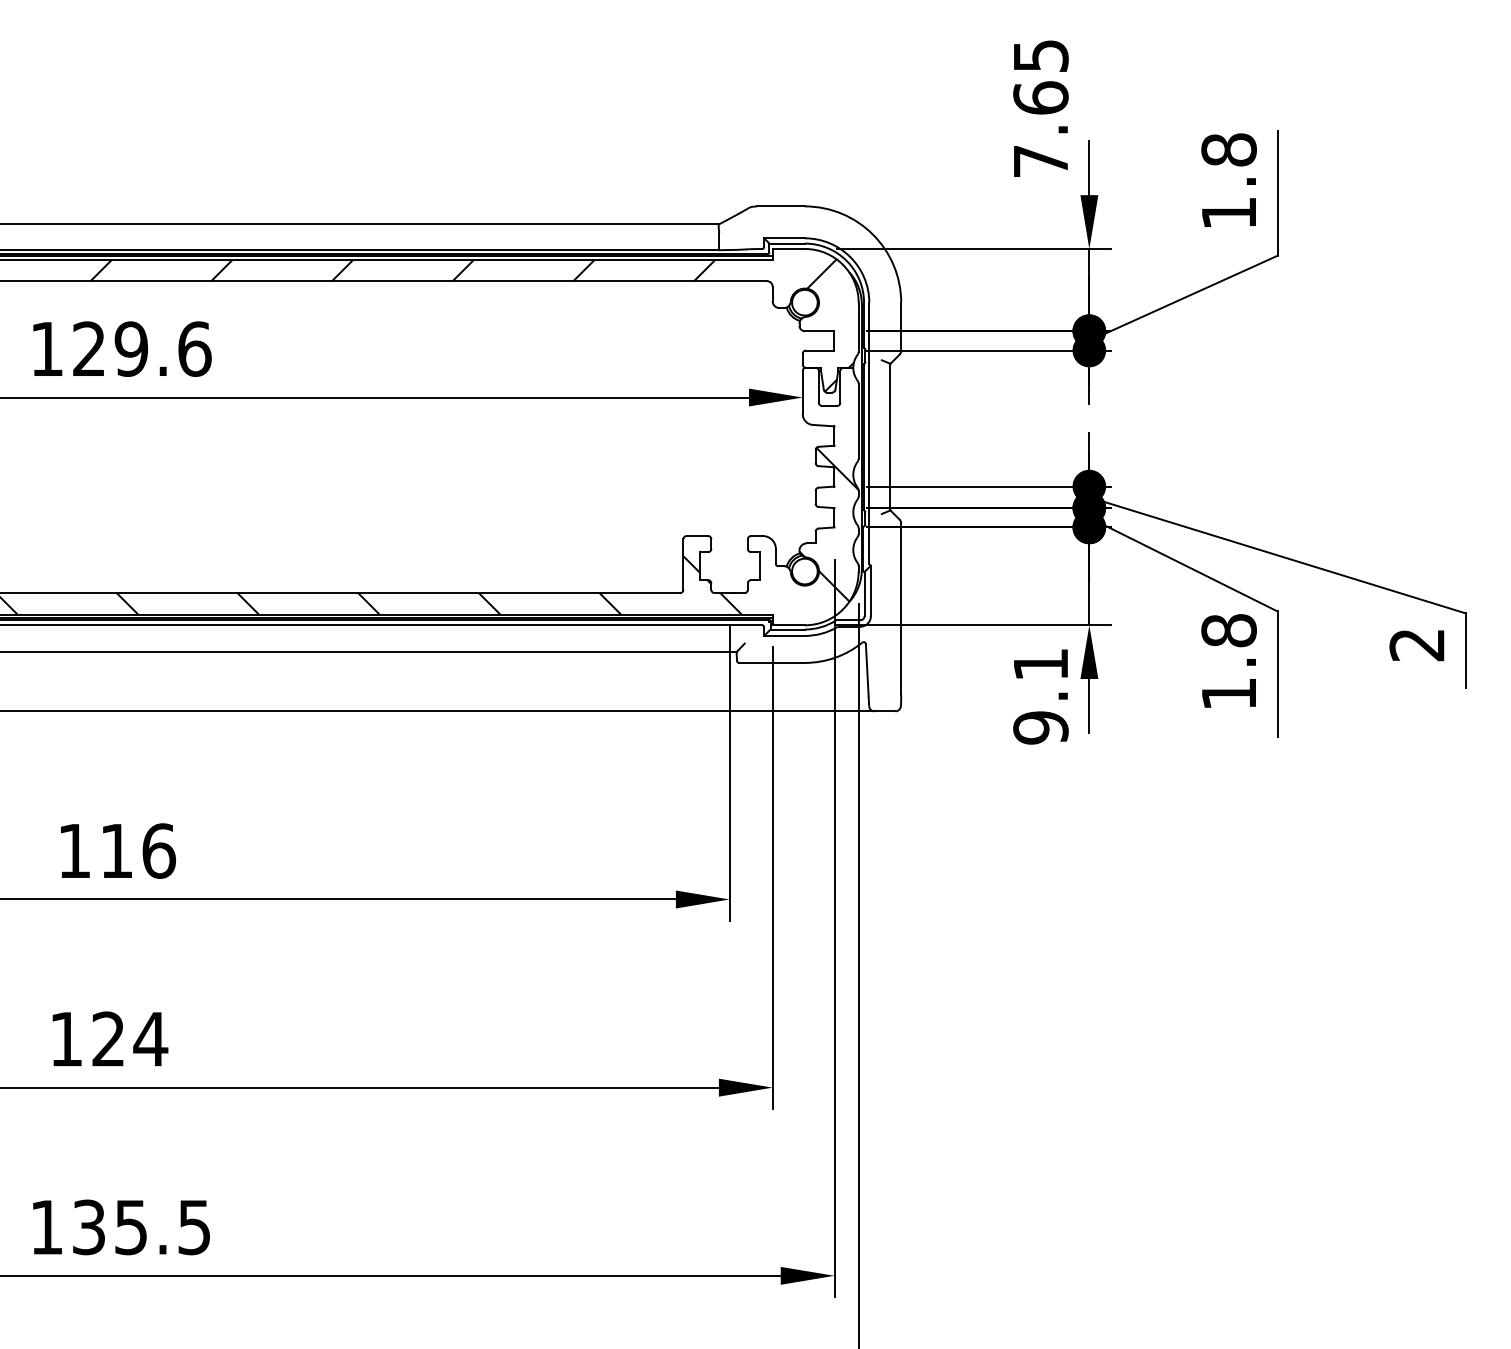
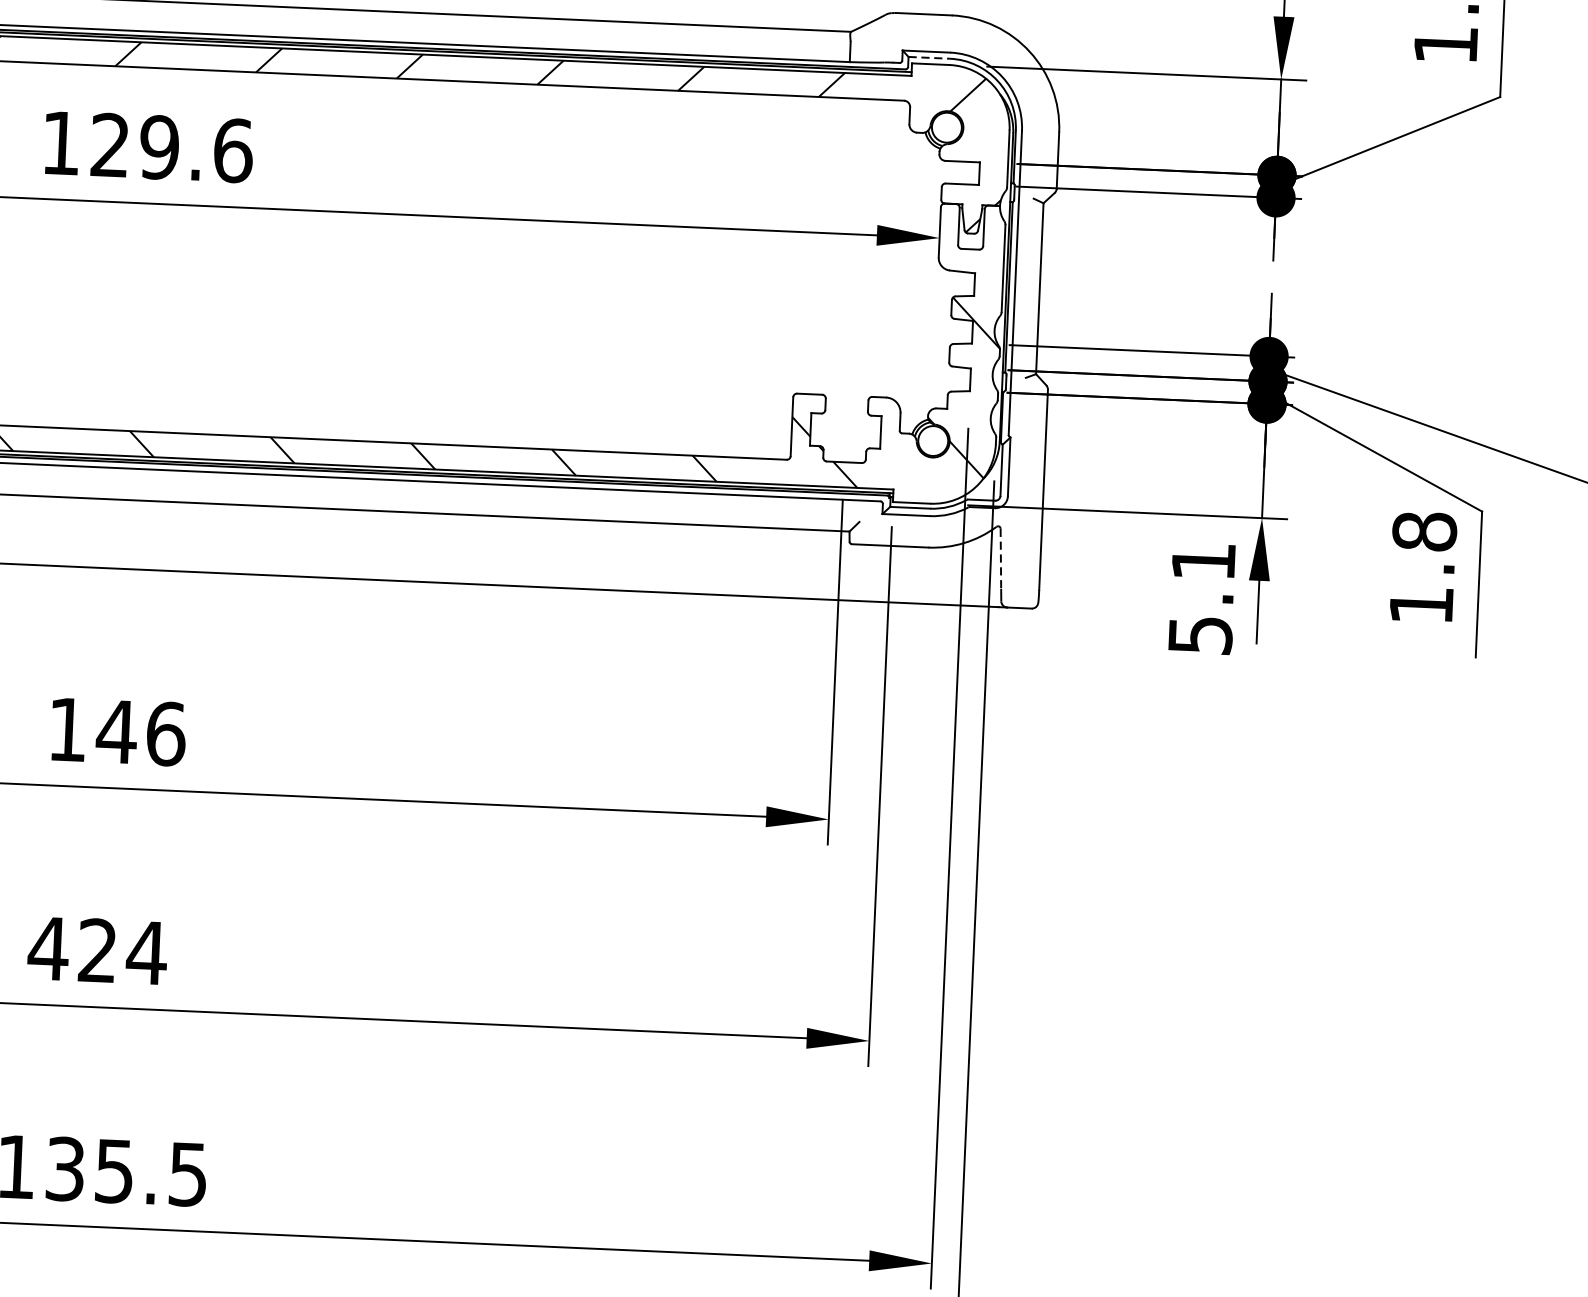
line: (787, 243) -> (929, 57), solid -> dashed
line: (867, 669) -> (1001, 558), solid -> dashed
text: (1040, 727) -> (1199, 634), 9.1 -> 5.1
text: (116, 850) -> (116, 731), 116 -> 146
text: (65, 1039) -> (47, 948), 124 -> 424

